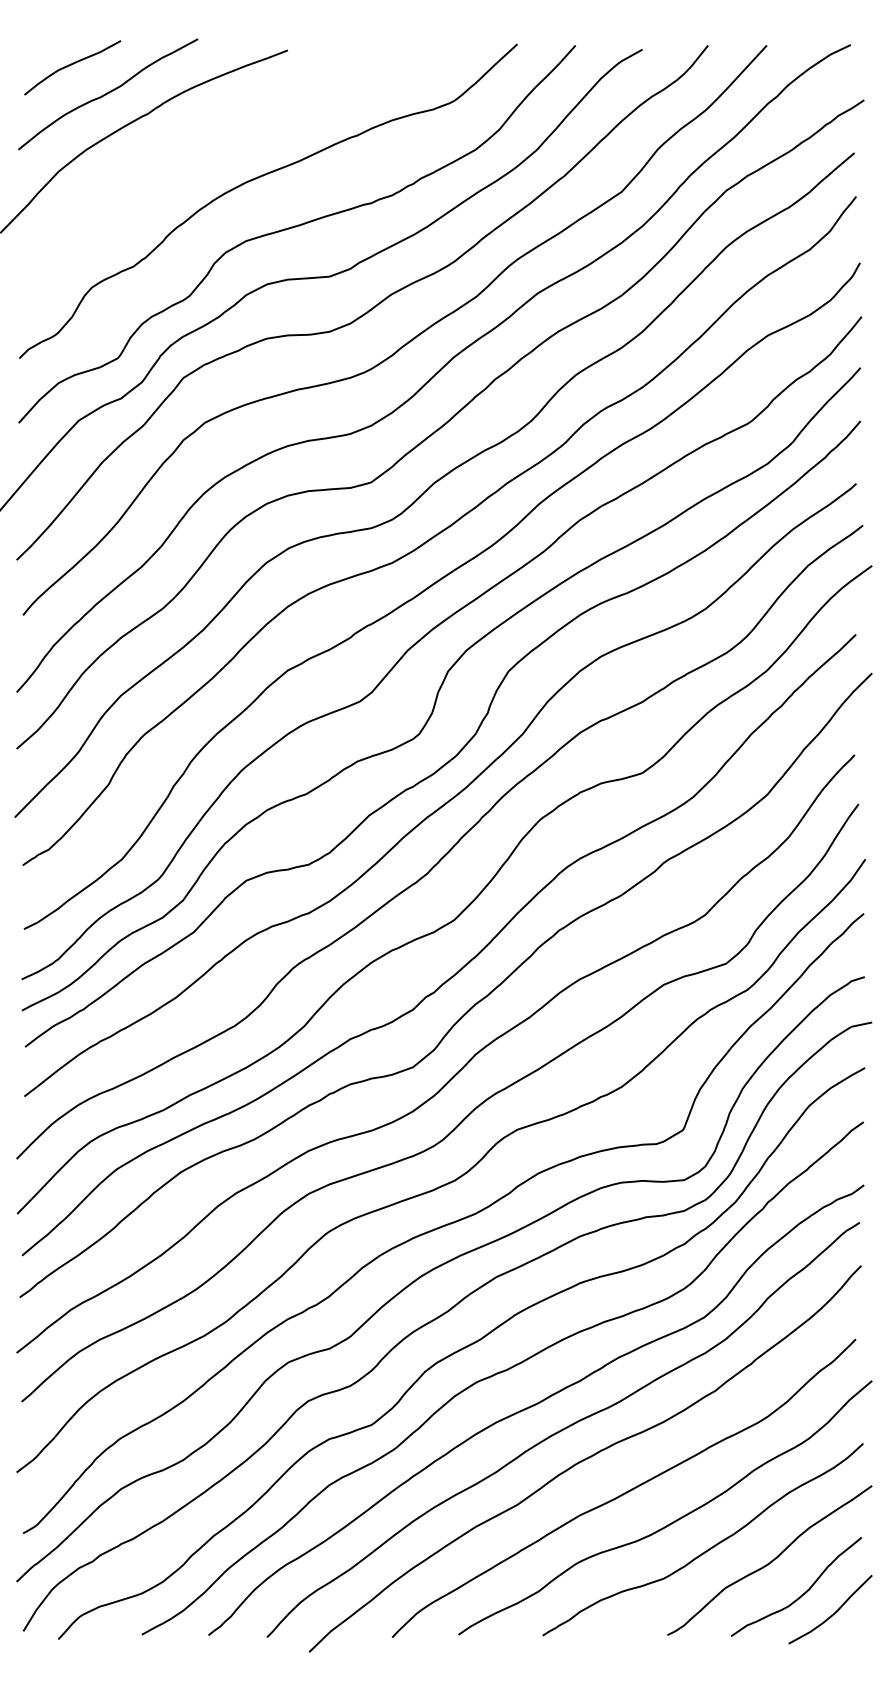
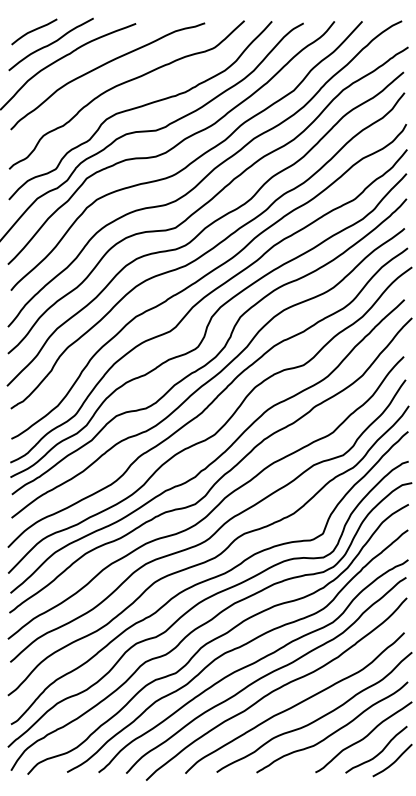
curve: (216, 140) -> (102, 66), added

